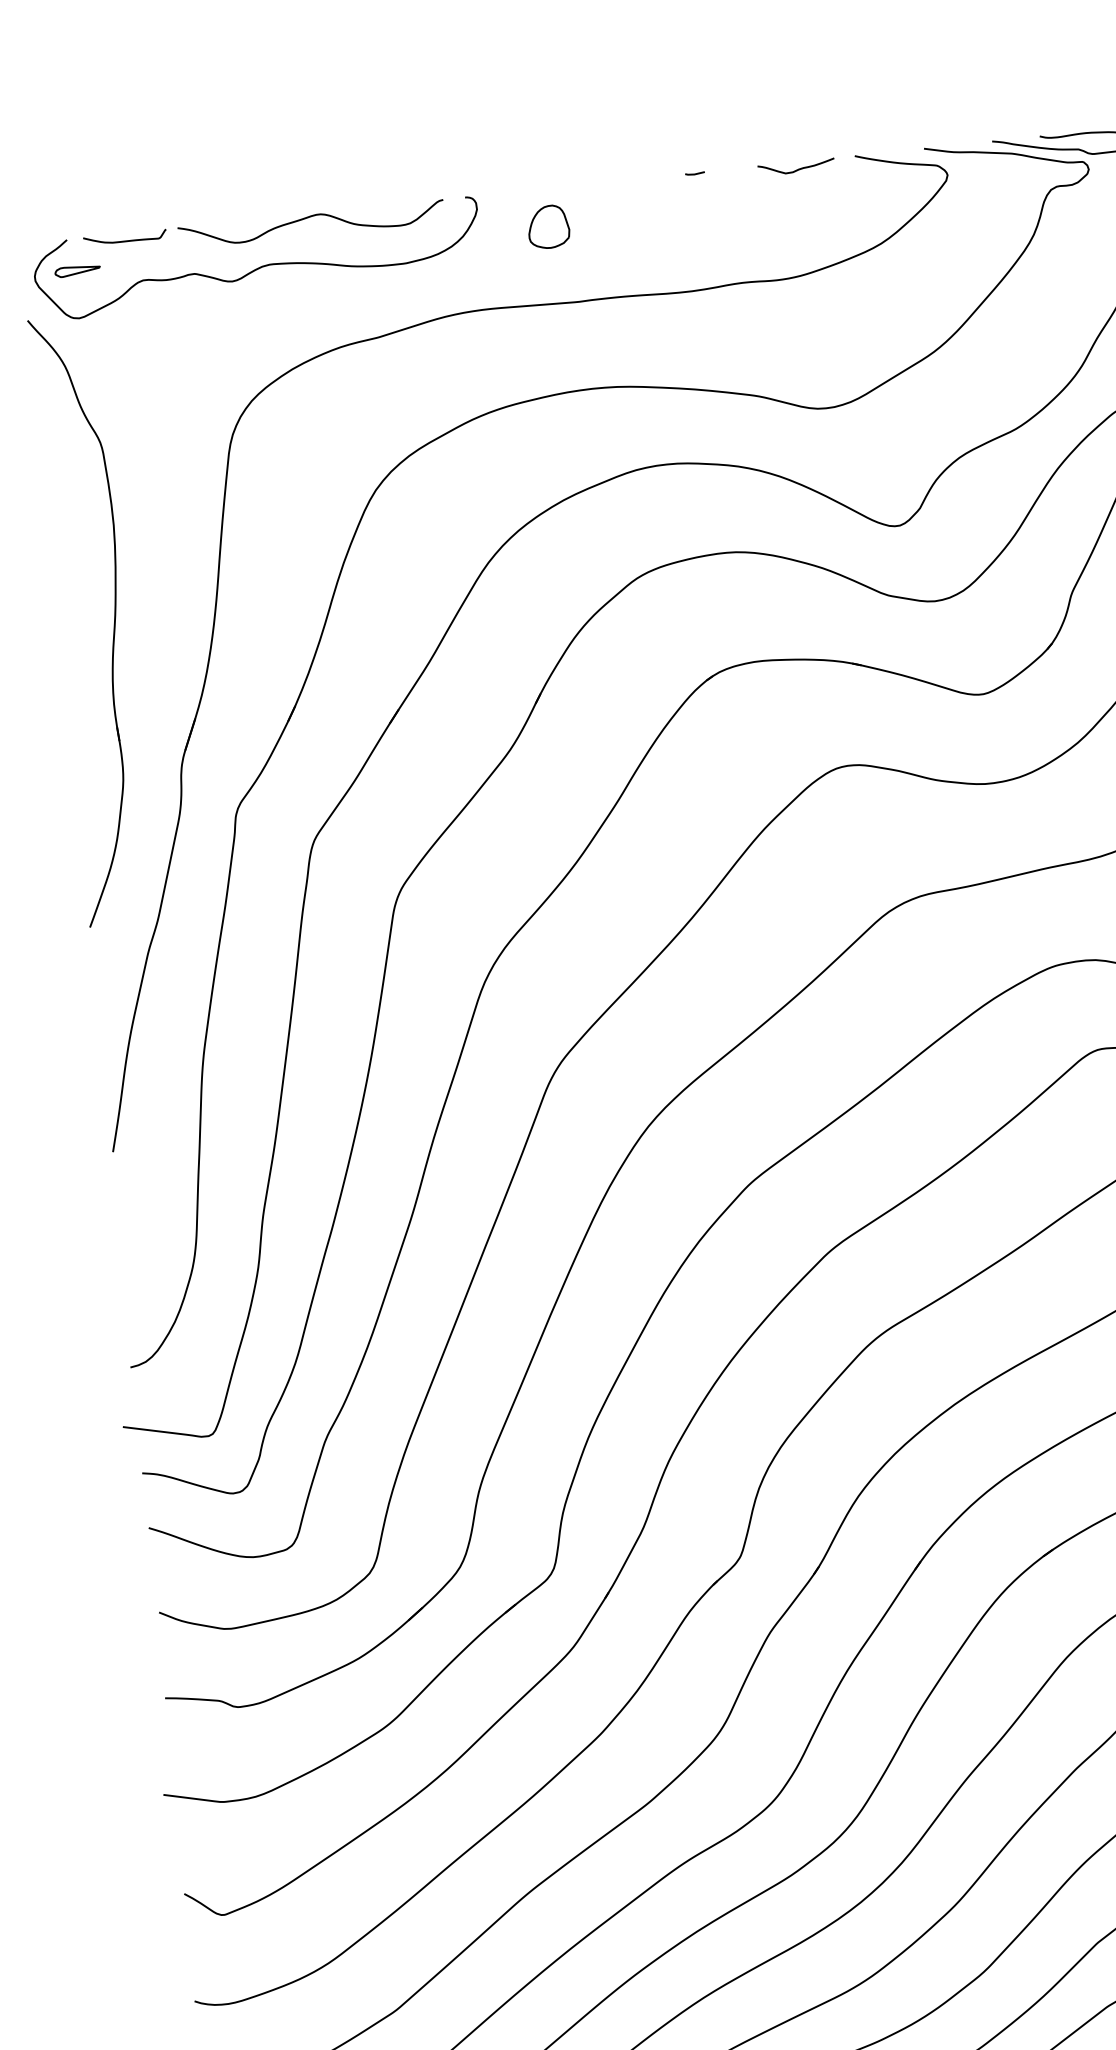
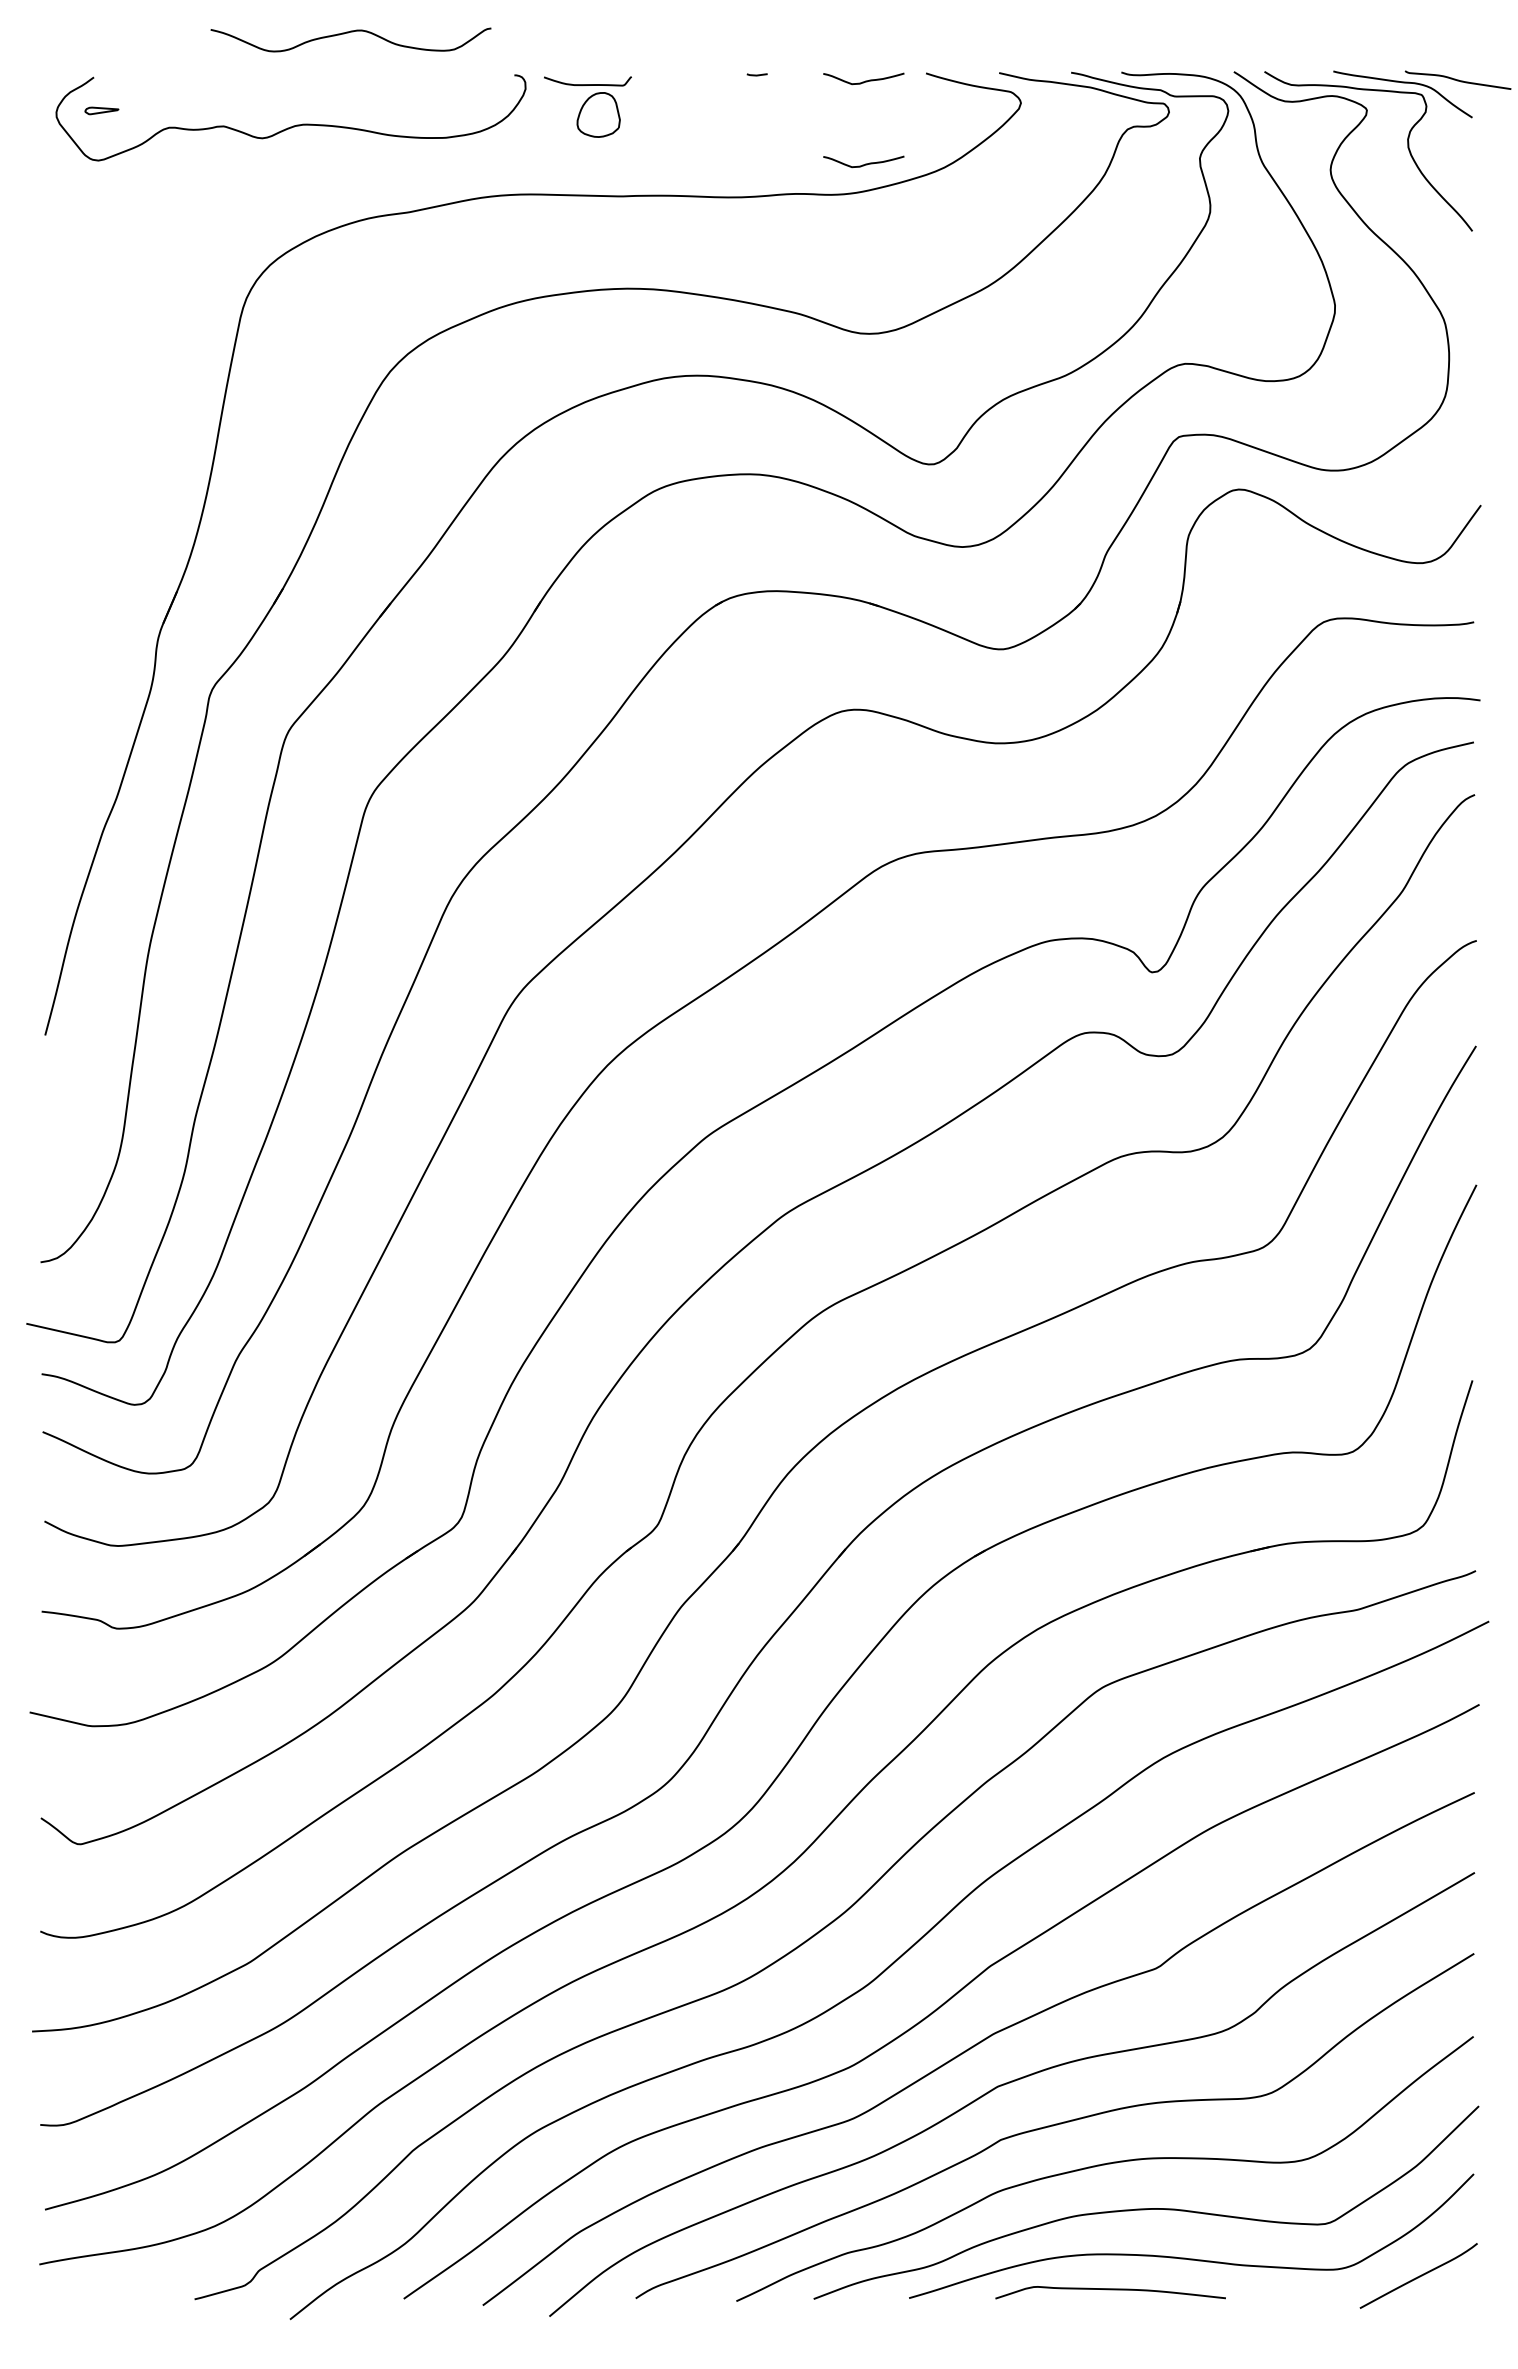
curve: (308, 218) -> (348, 33), moved
curve: (125, 240) -> (587, 84), moved
curve: (806, 247) -> (865, 163), added
part: (77, 270) -> (101, 110), size x0.7
part: (113, 620) -> (102, 479), removed

